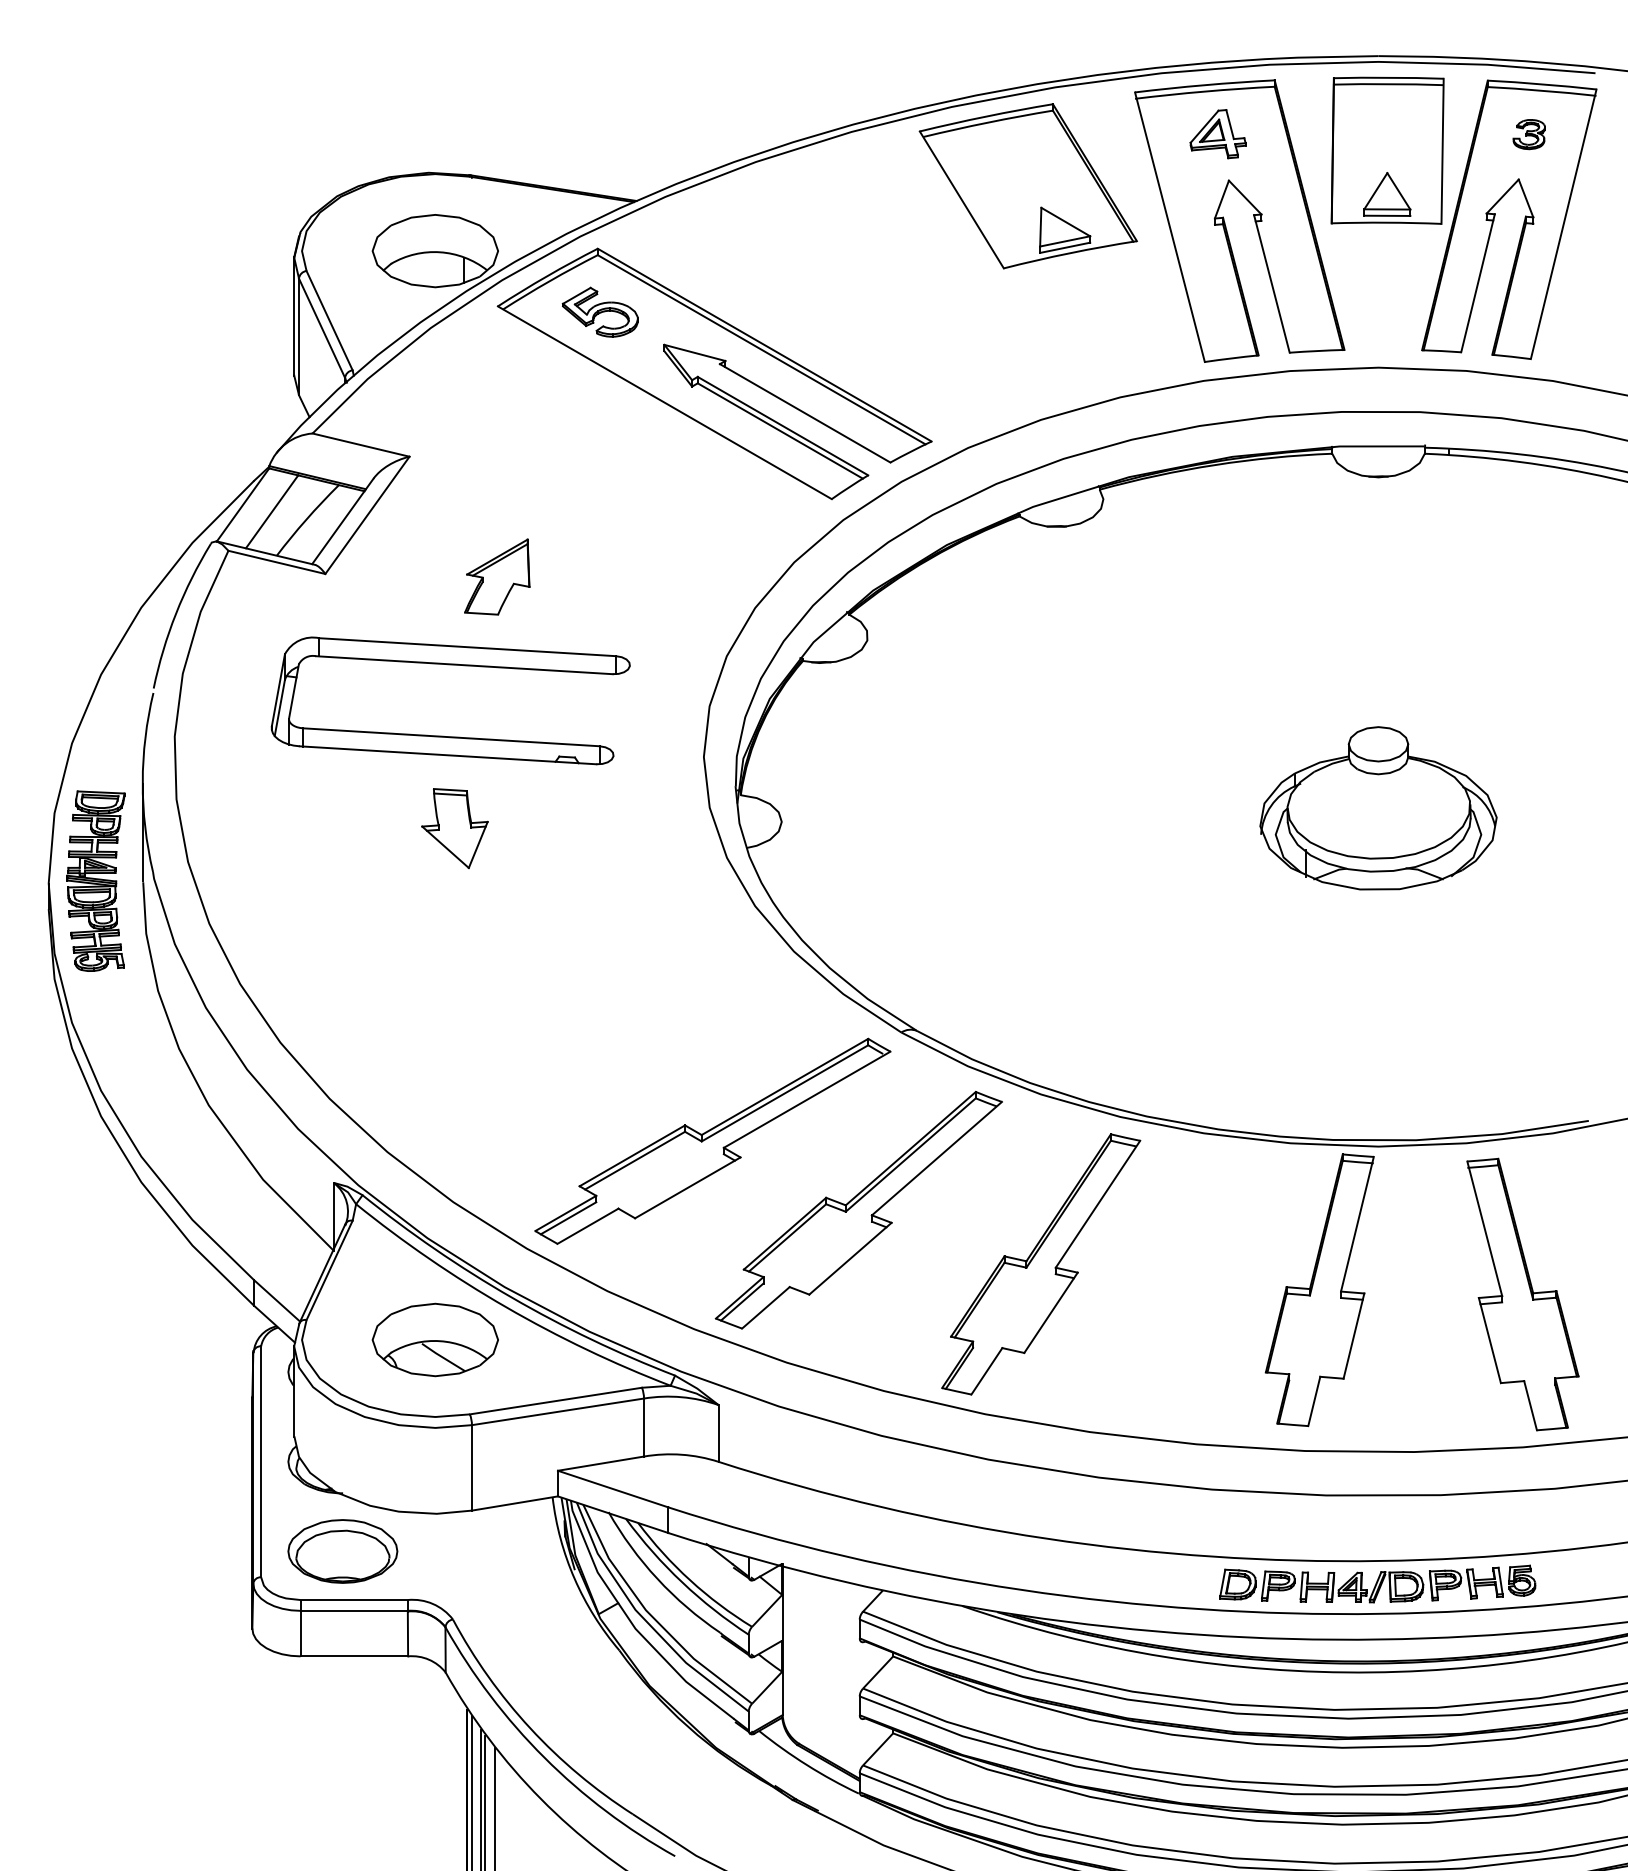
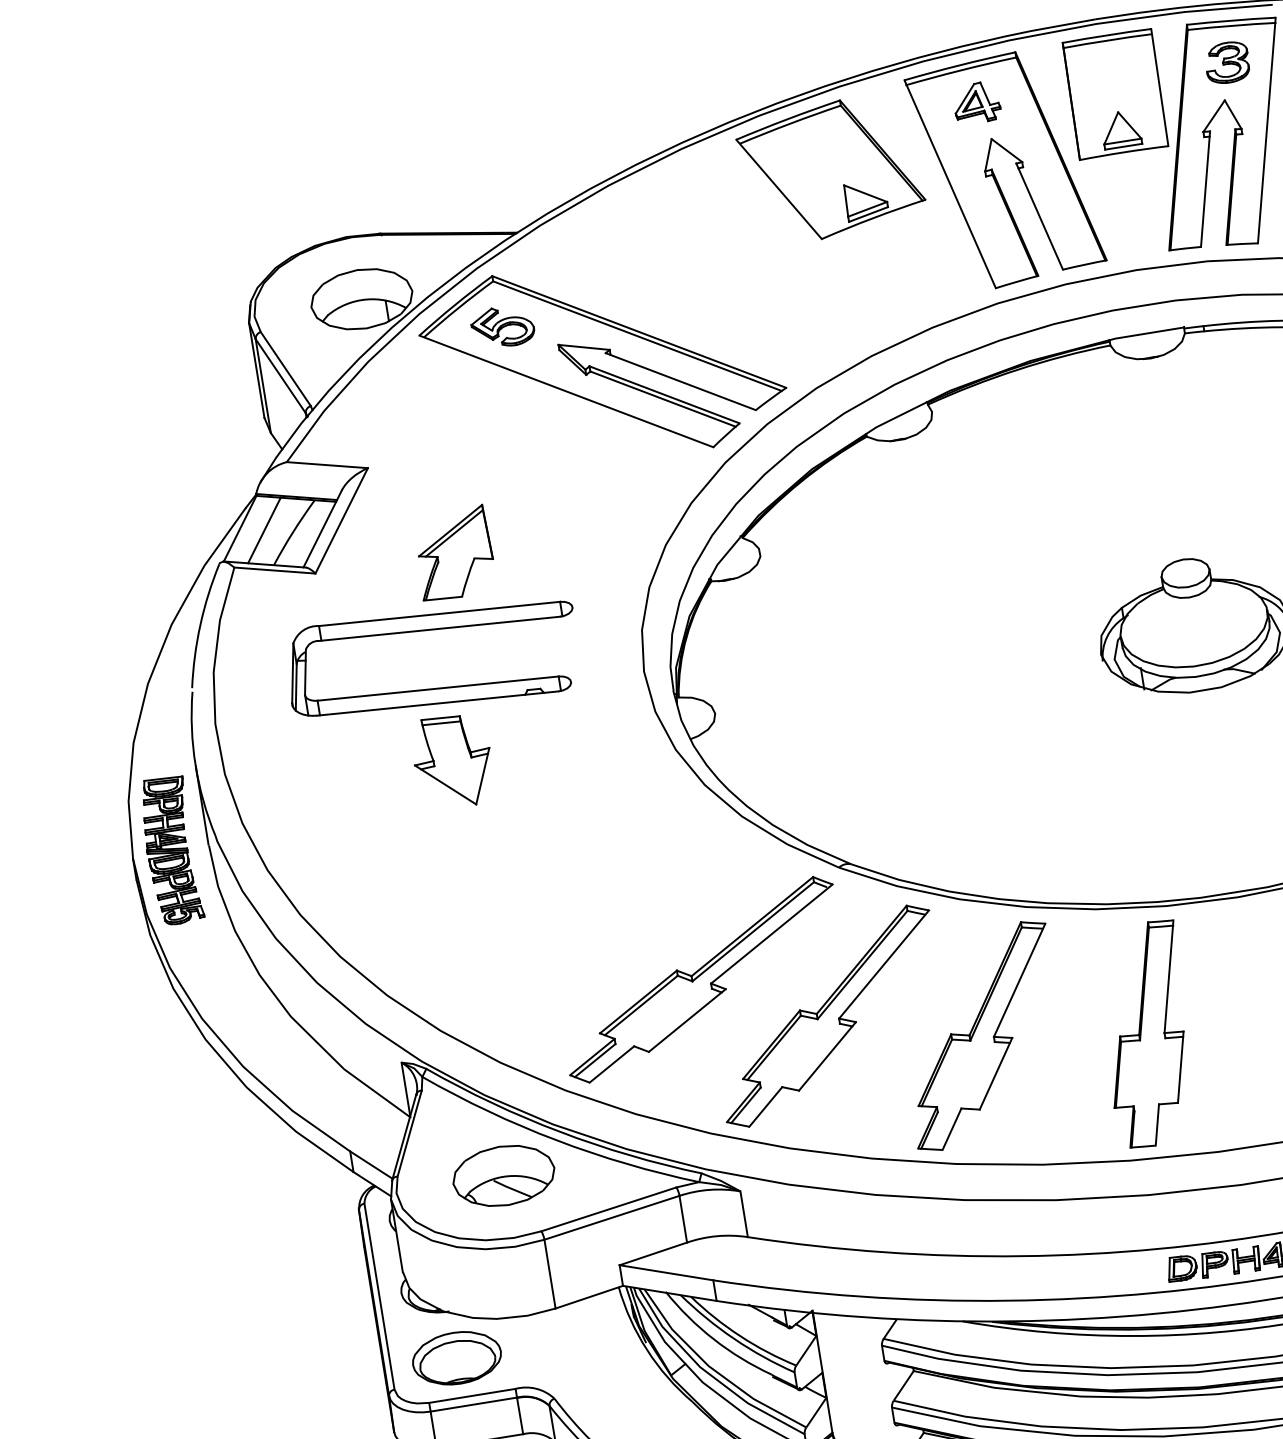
part: (1529, 134) -> (1227, 62), size x1.67
part: (497, 576) -> (454, 553), size x1.43
part: (454, 828) -> (452, 761), size x1.43
part: (1319, 1290) -> (1147, 1035), moved

